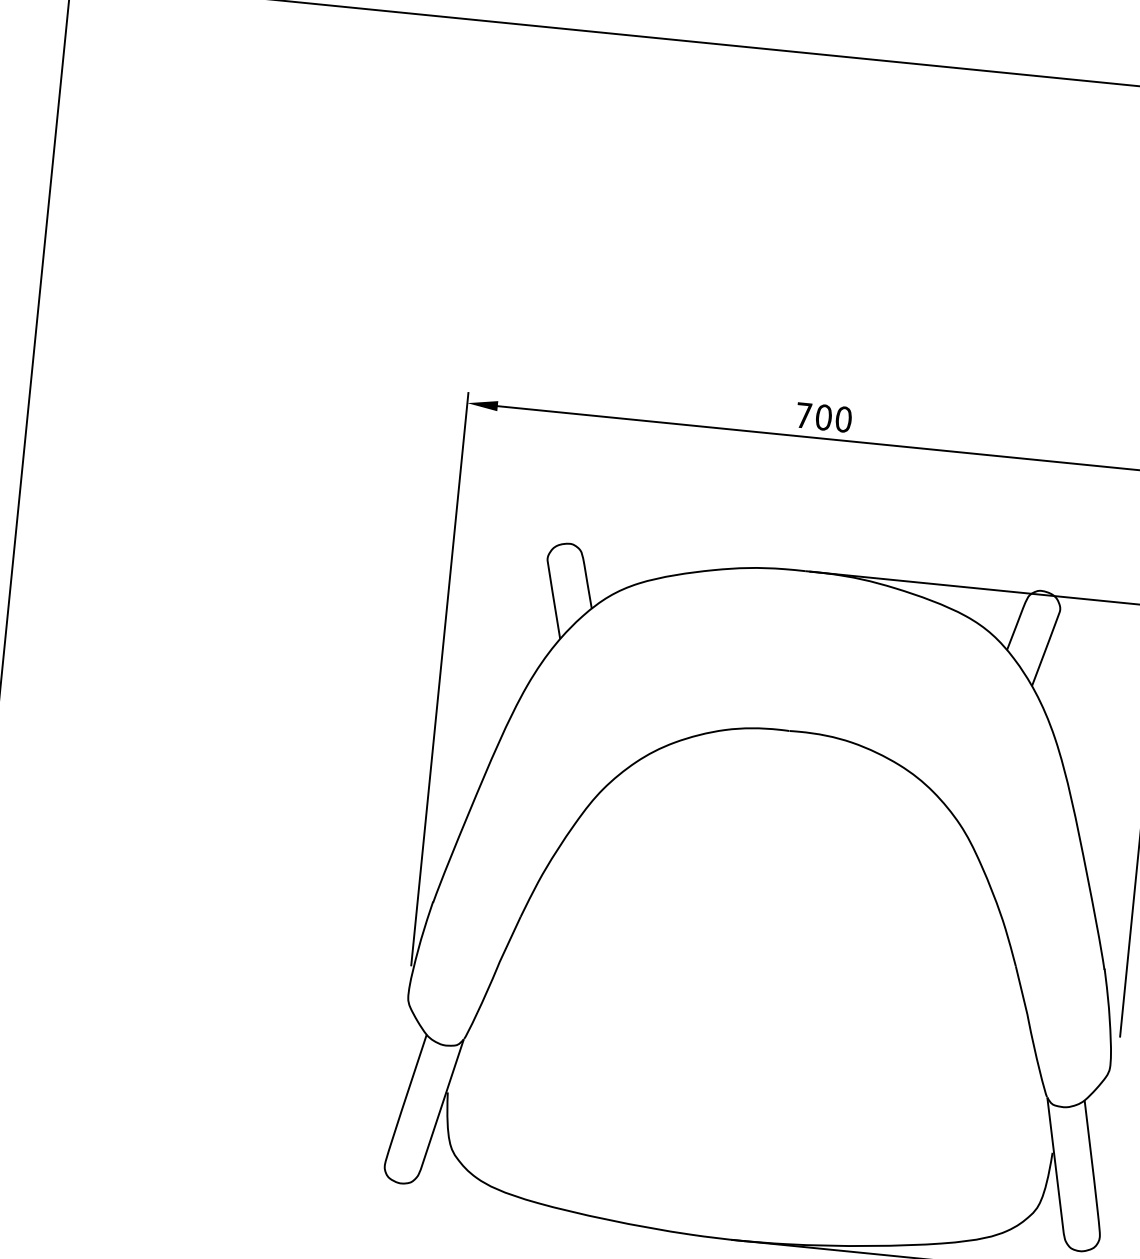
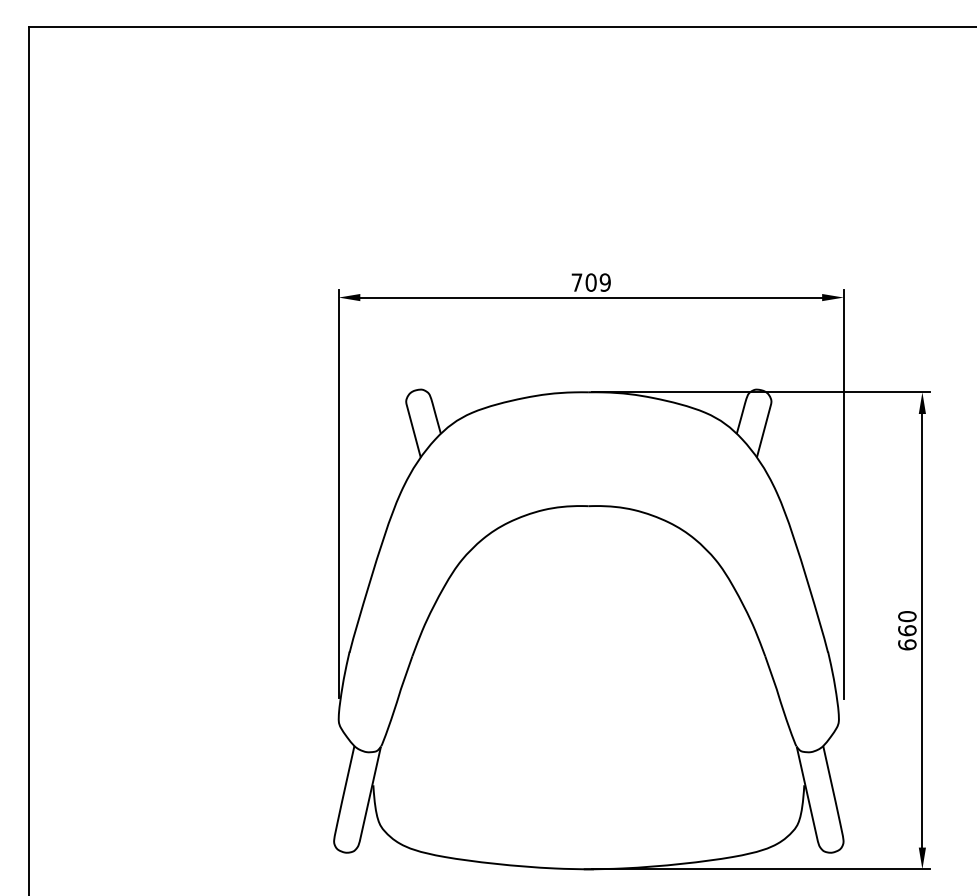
text: (842, 419) -> (604, 282), 700 -> 709

